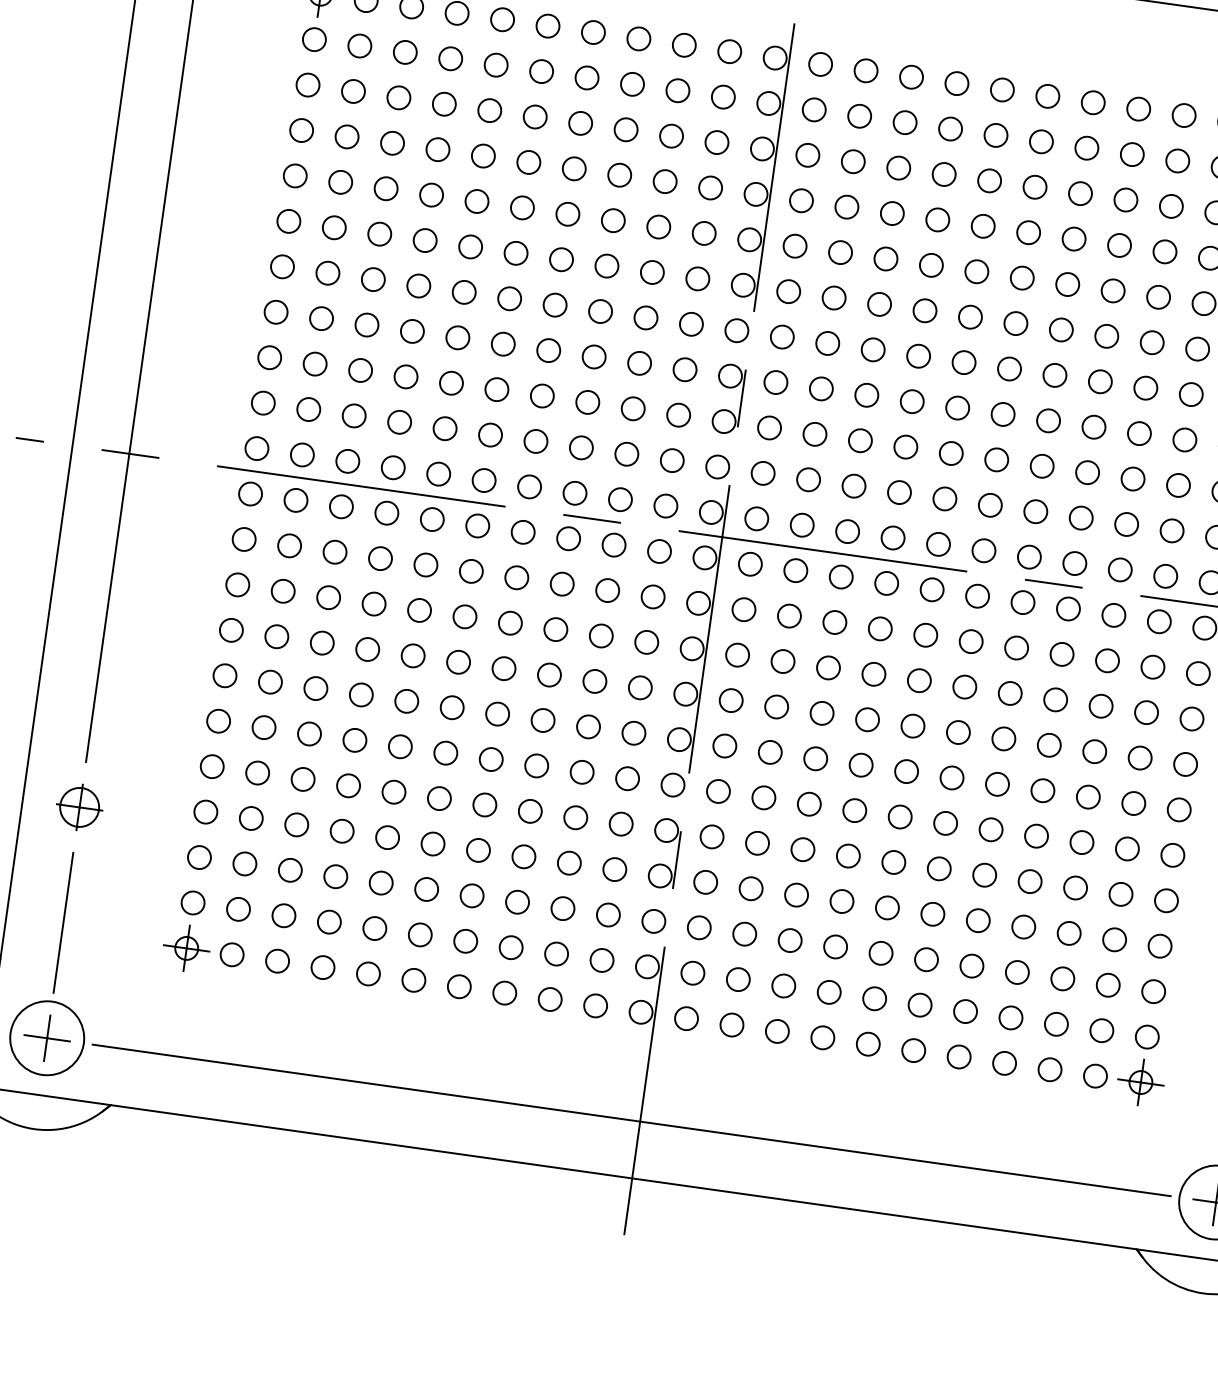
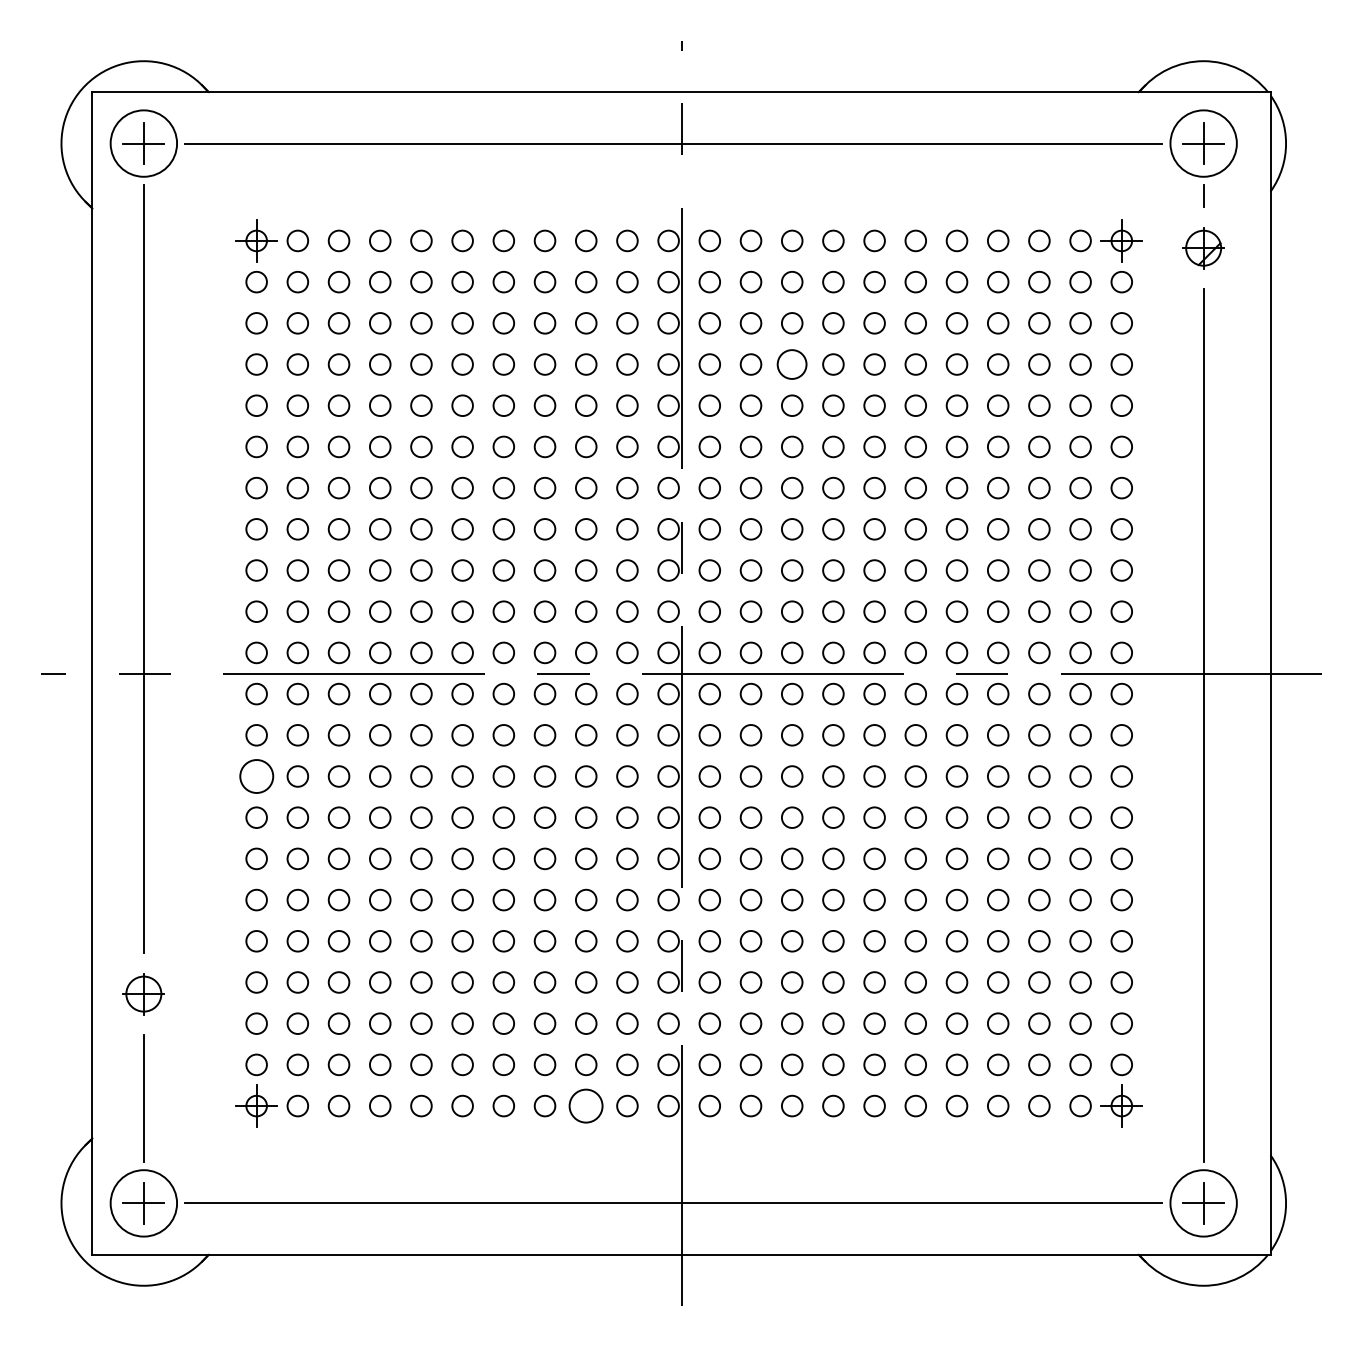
circle: (892, 213) -> (792, 364), size x1.4
circle: (237, 584) -> (256, 776), size x1.6
circle: (550, 998) -> (586, 1105), size x1.6

